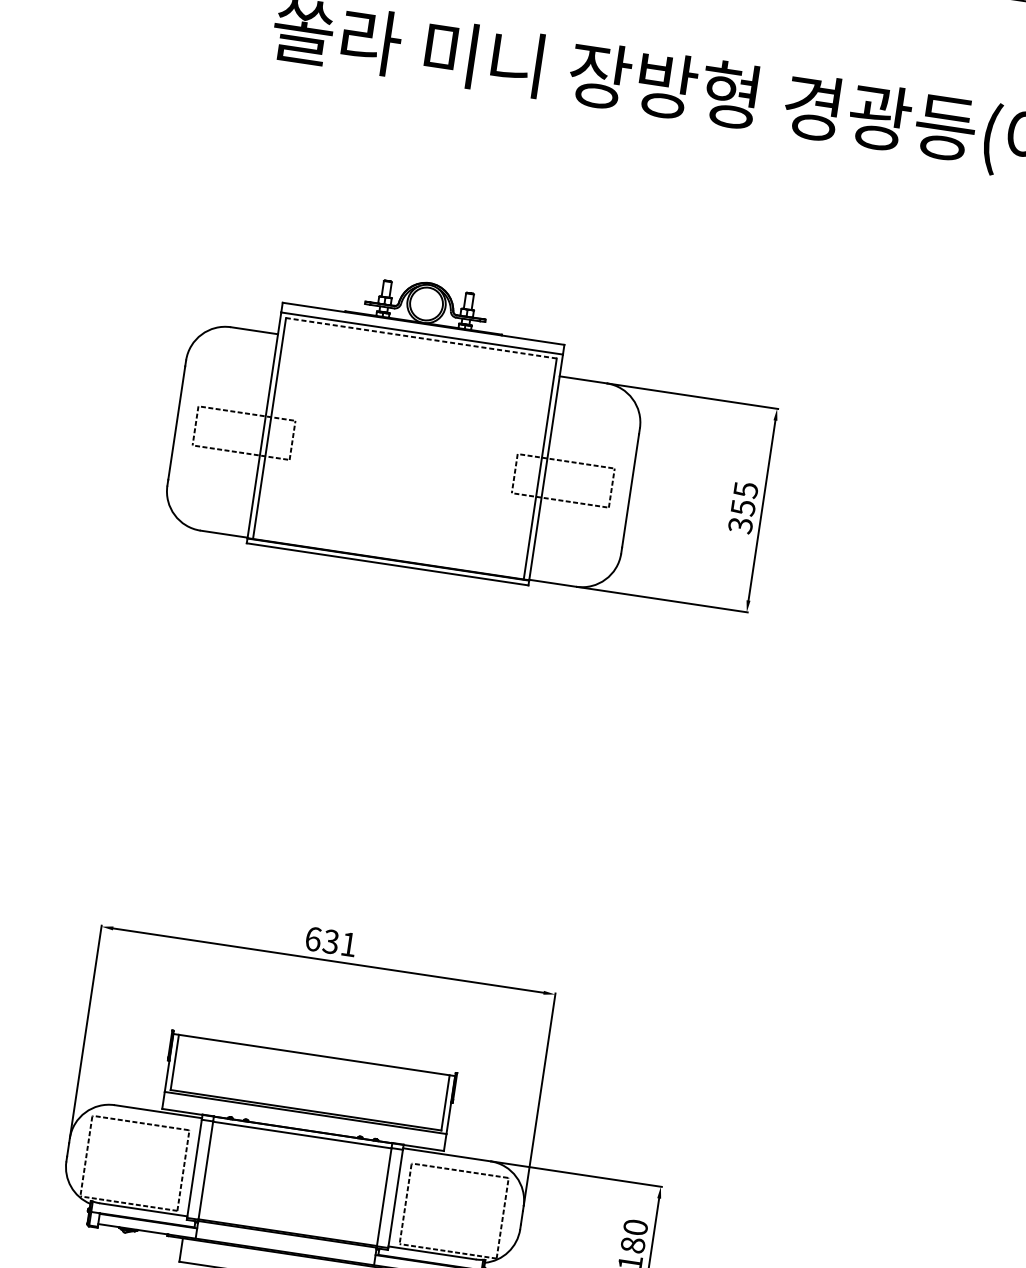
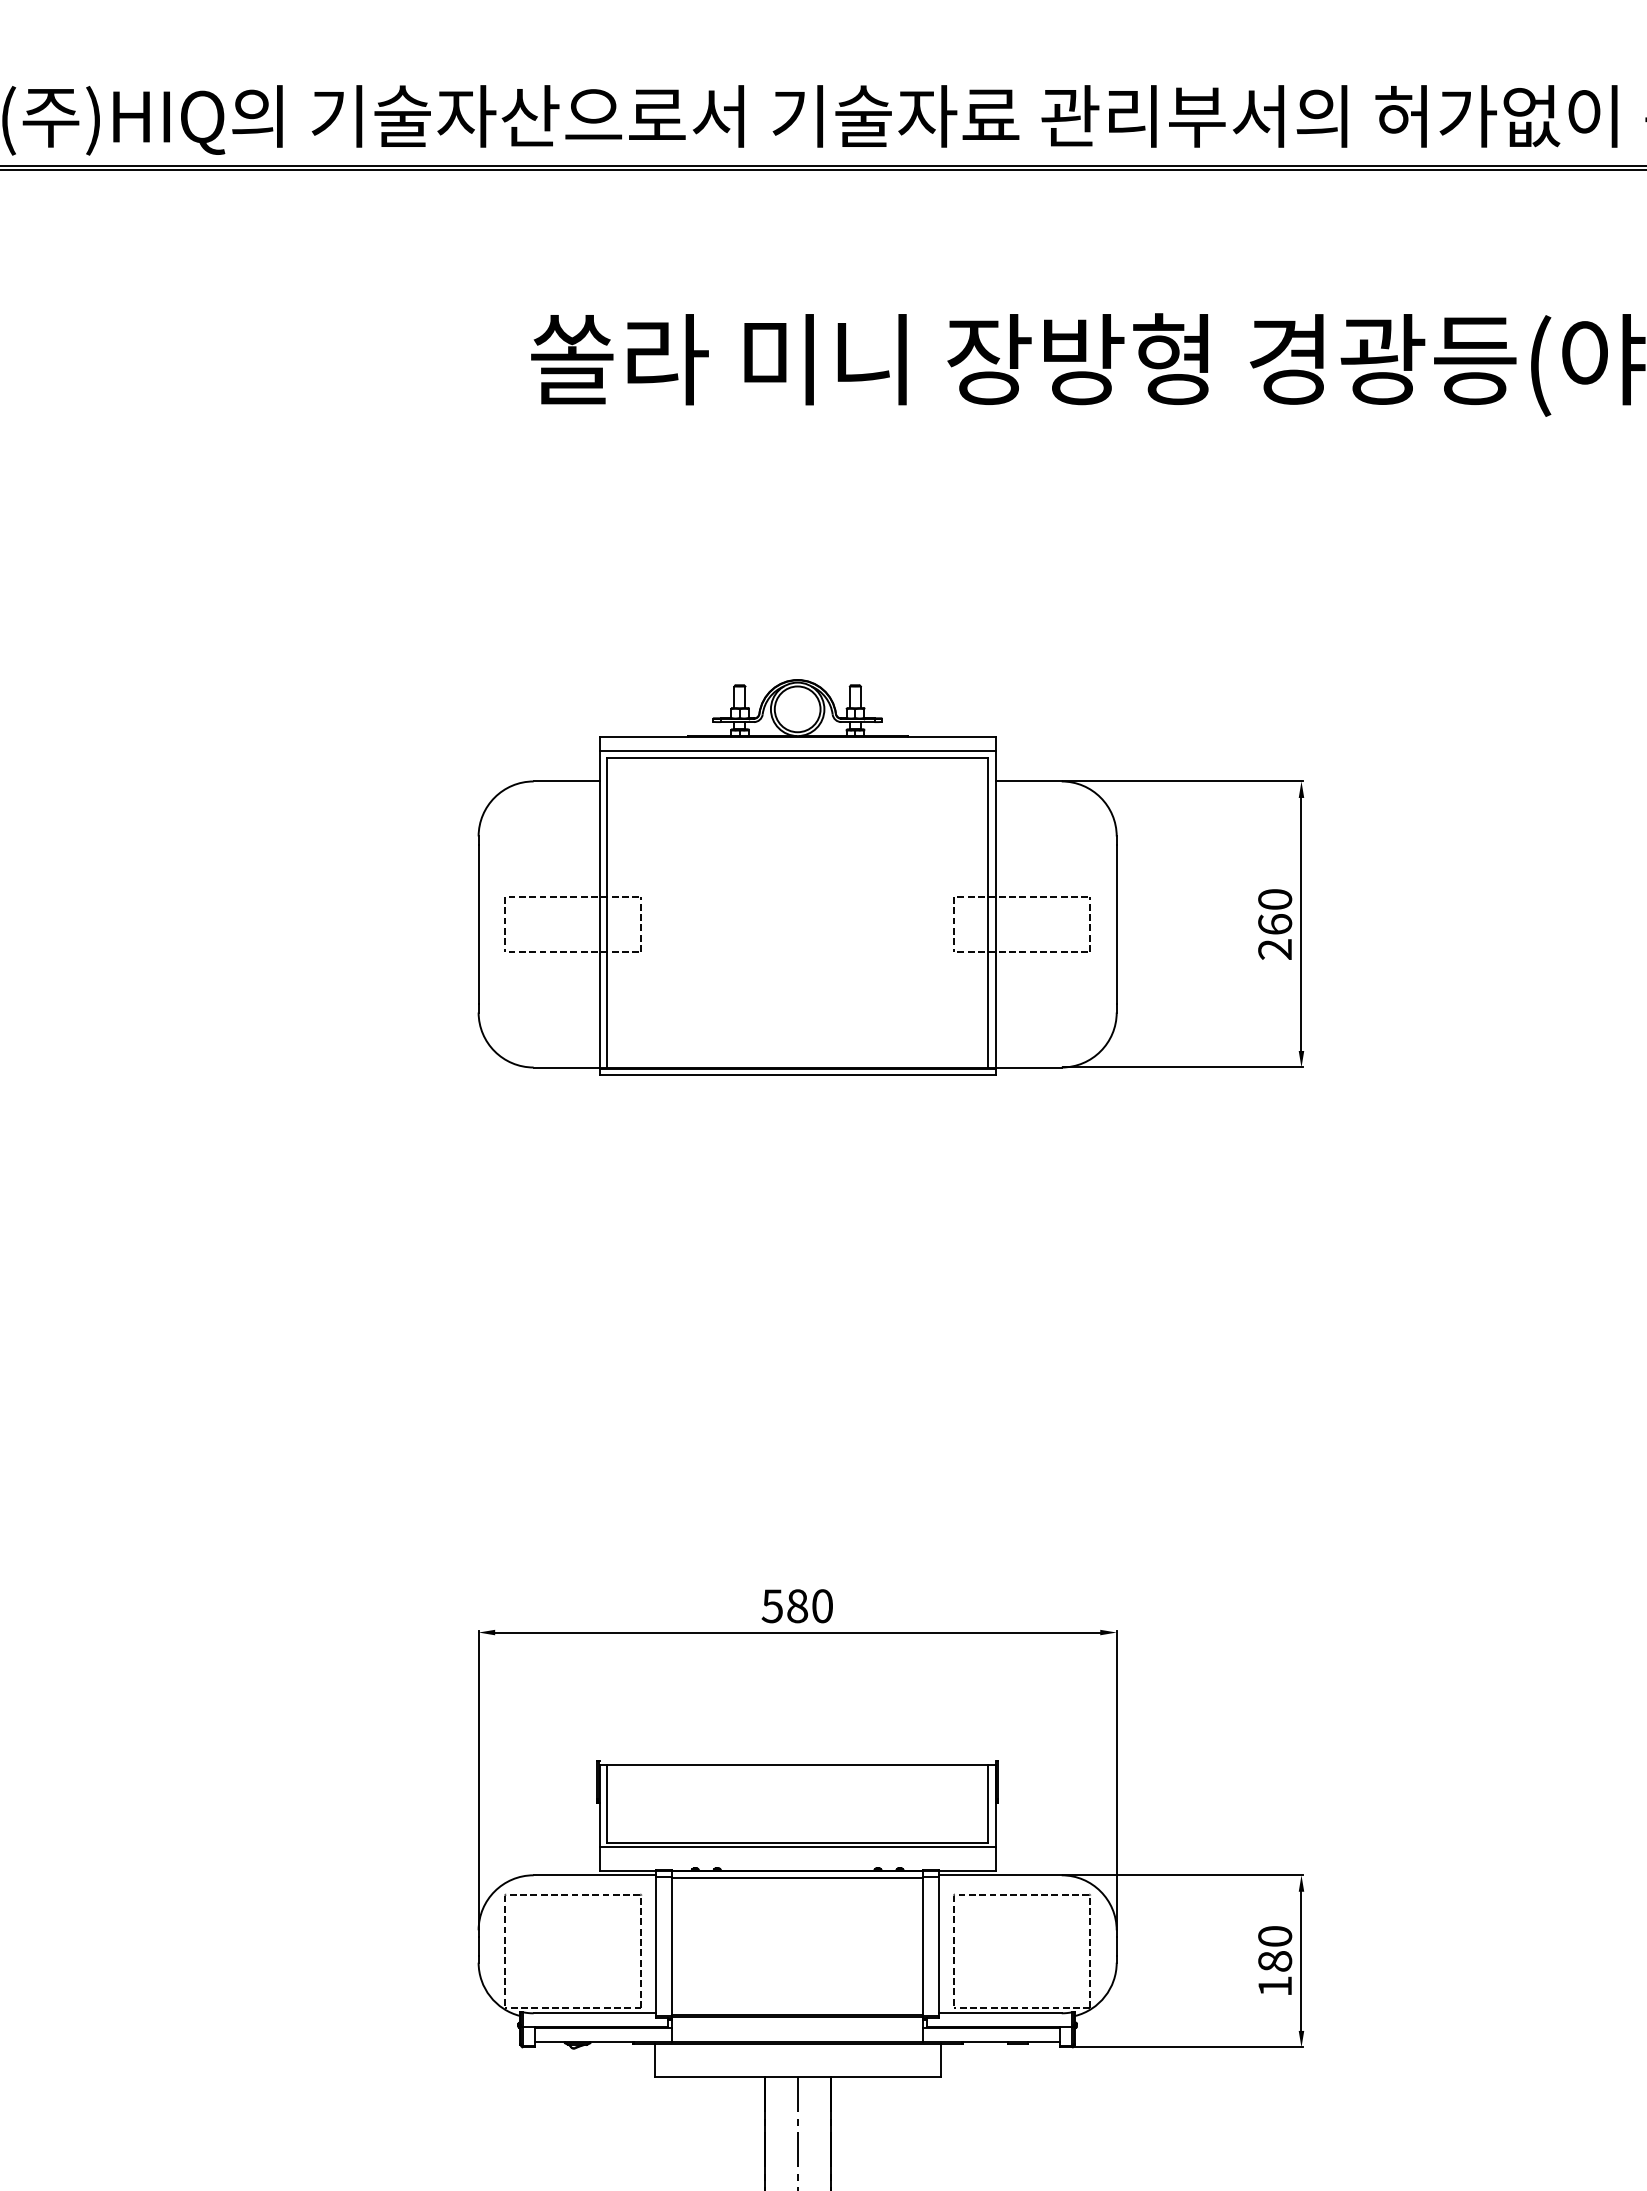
line: (421, 338) -> (797, 757), dashed -> solid
text: (743, 507) -> (1275, 924), 355 -> 260
text: (330, 941) -> (796, 1606), 631 -> 580

